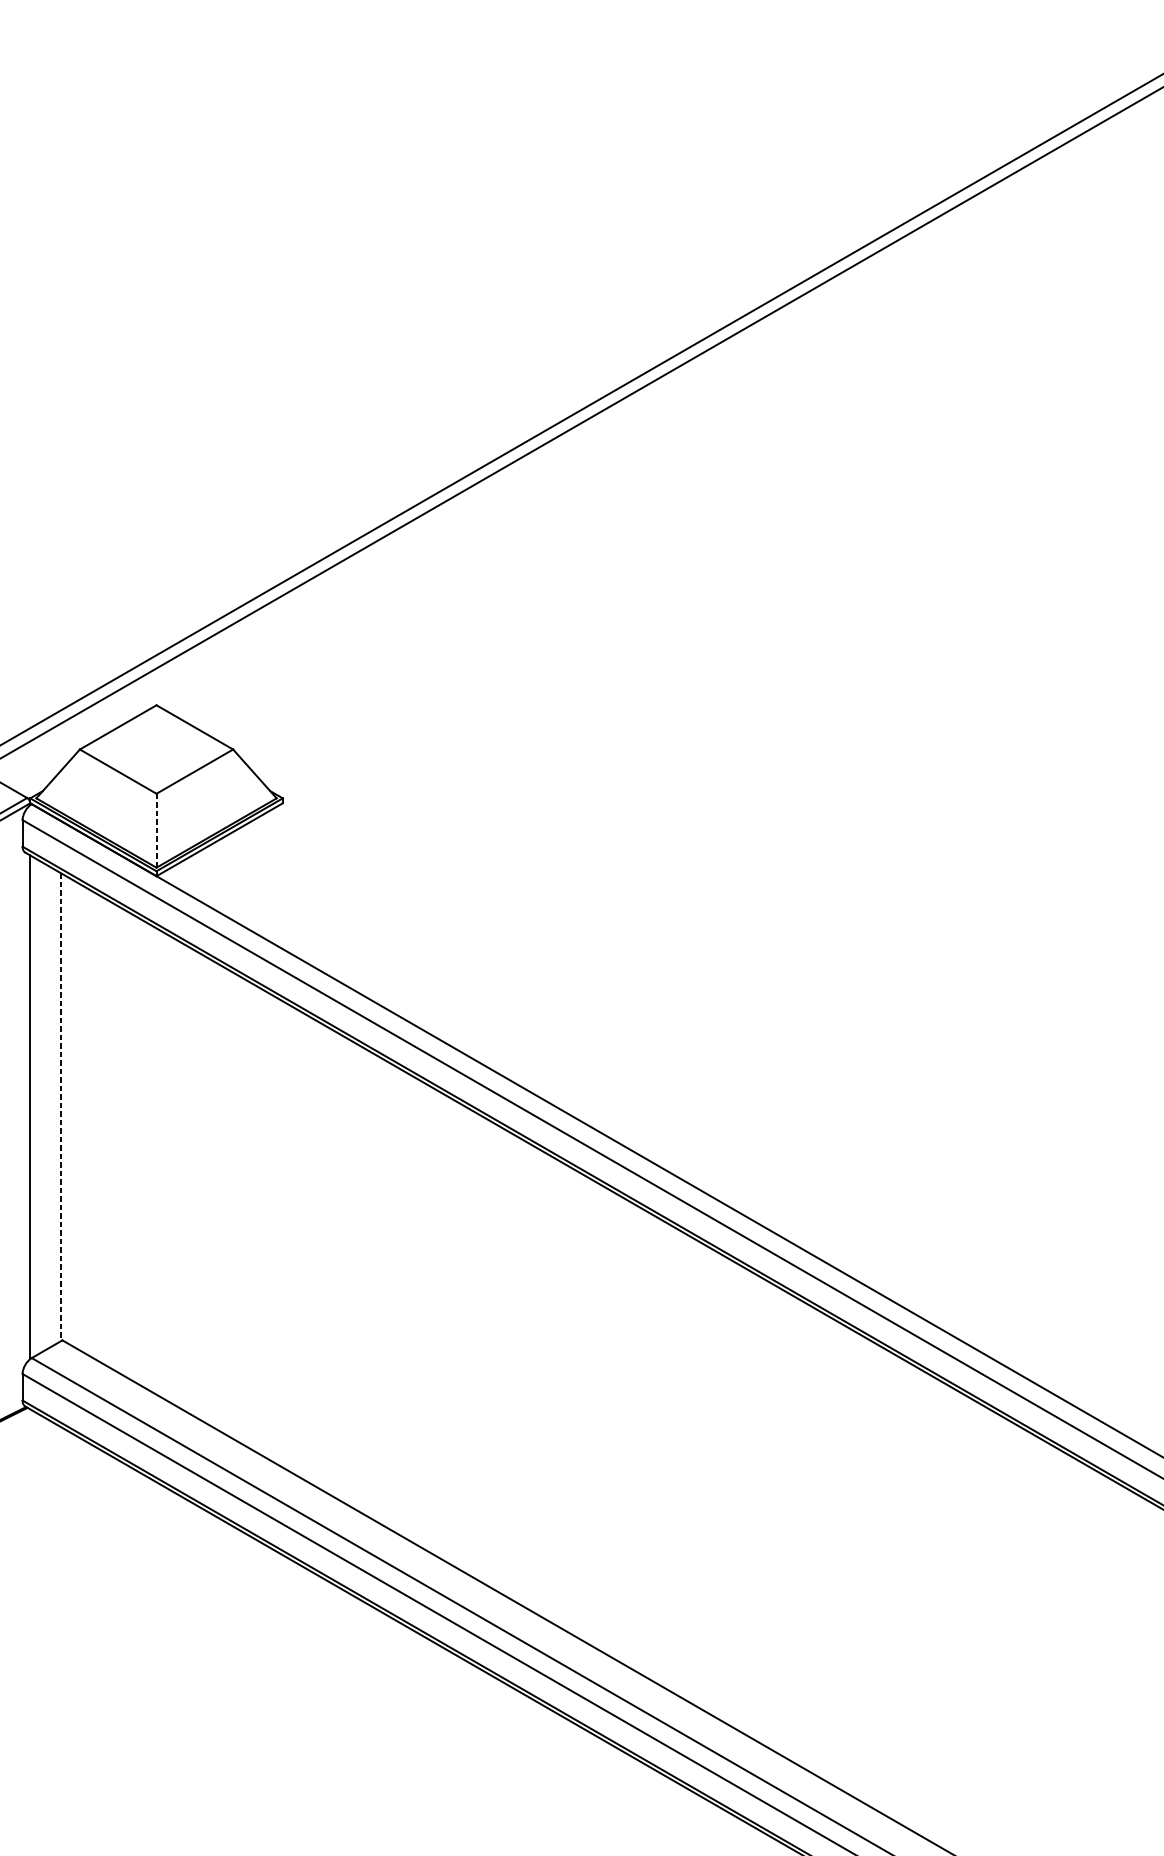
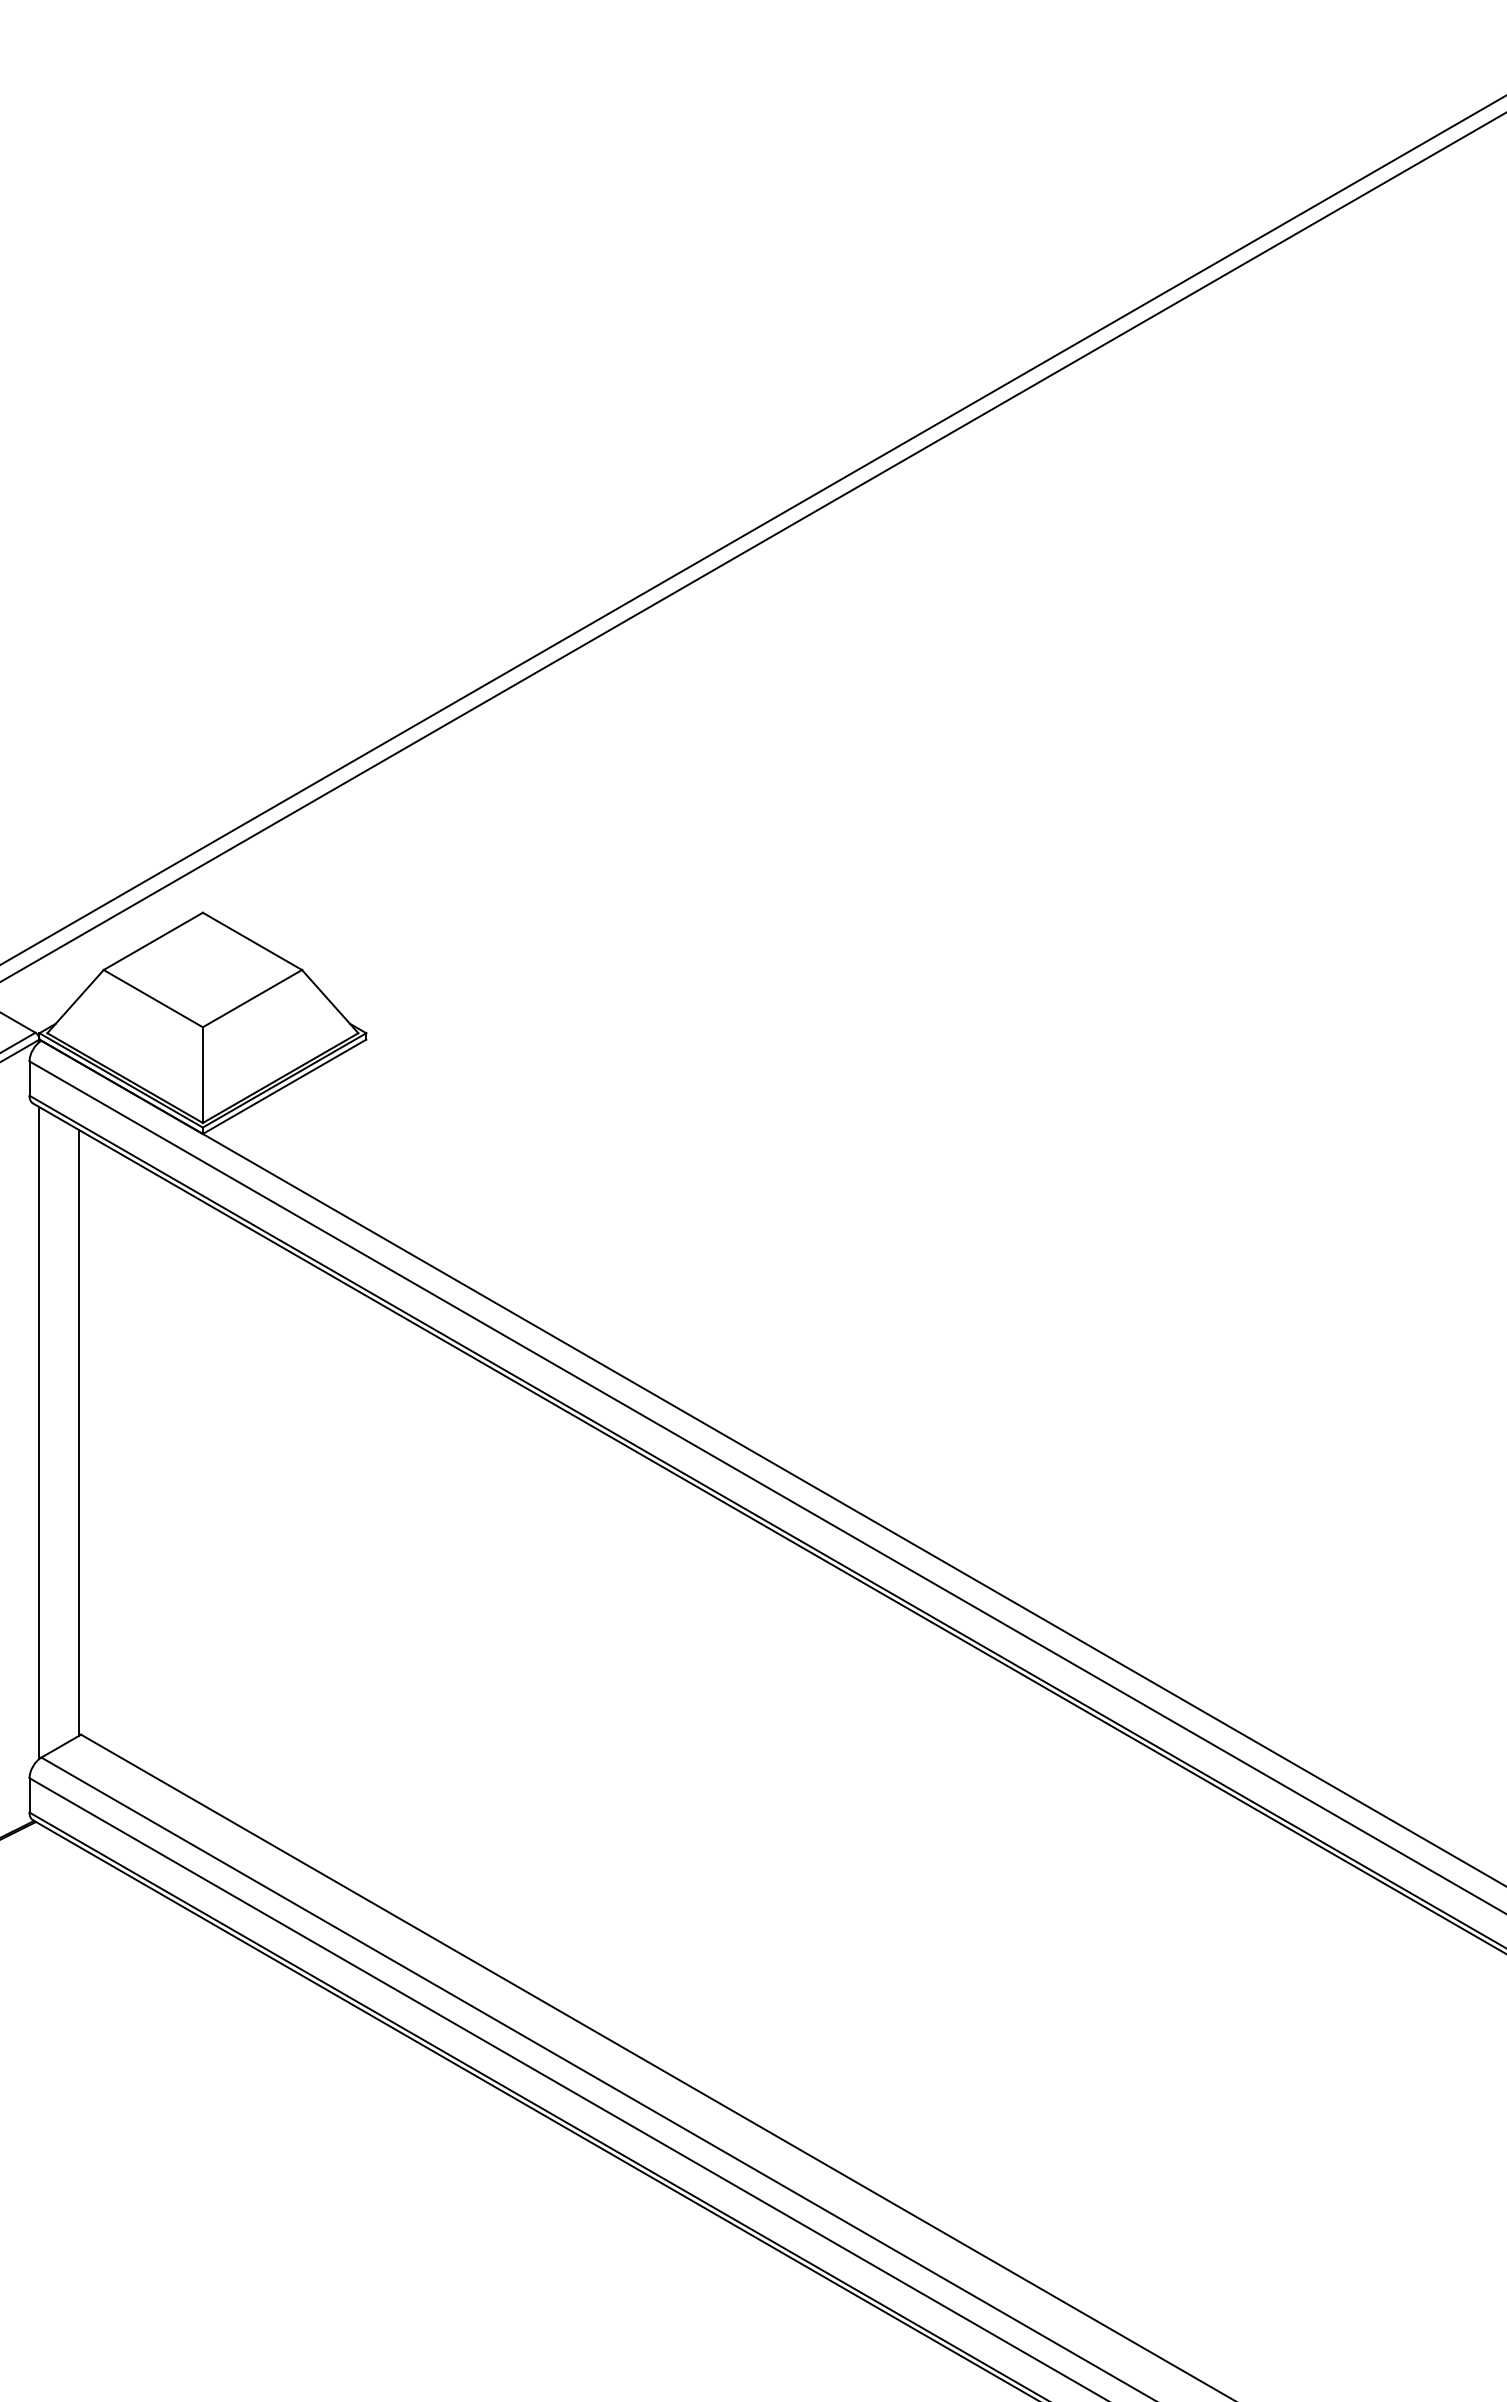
line: (156, 831) -> (202, 1075), dashed -> solid
line: (61, 1106) -> (79, 1432), dashed -> solid

